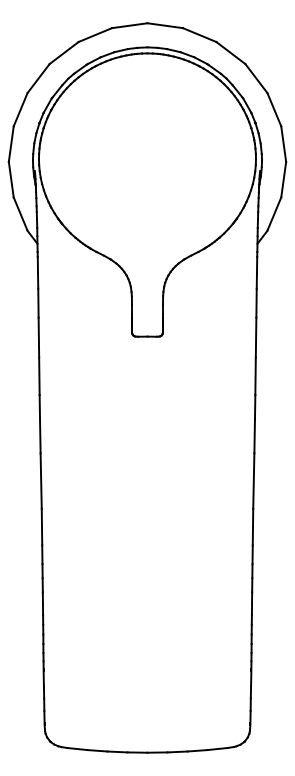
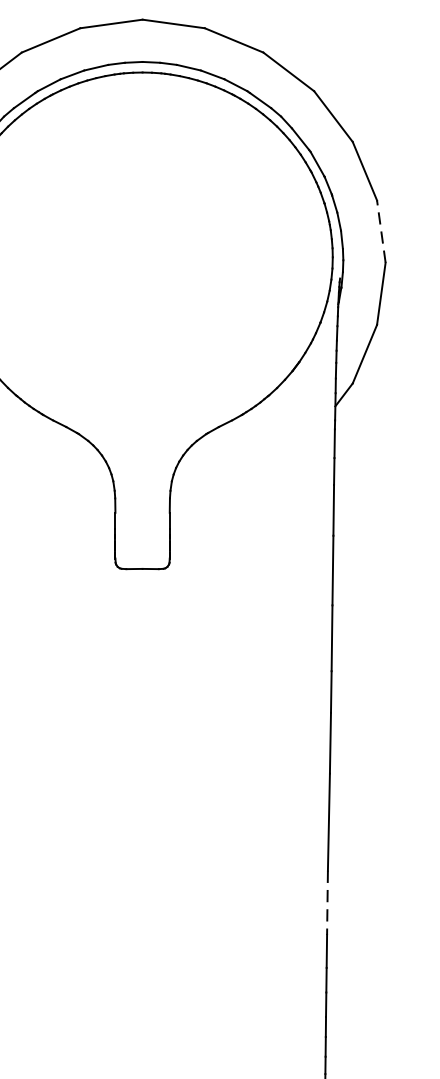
line: (283, 144) -> (380, 232), solid -> dashed
line: (252, 527) -> (326, 903), solid -> dashed

